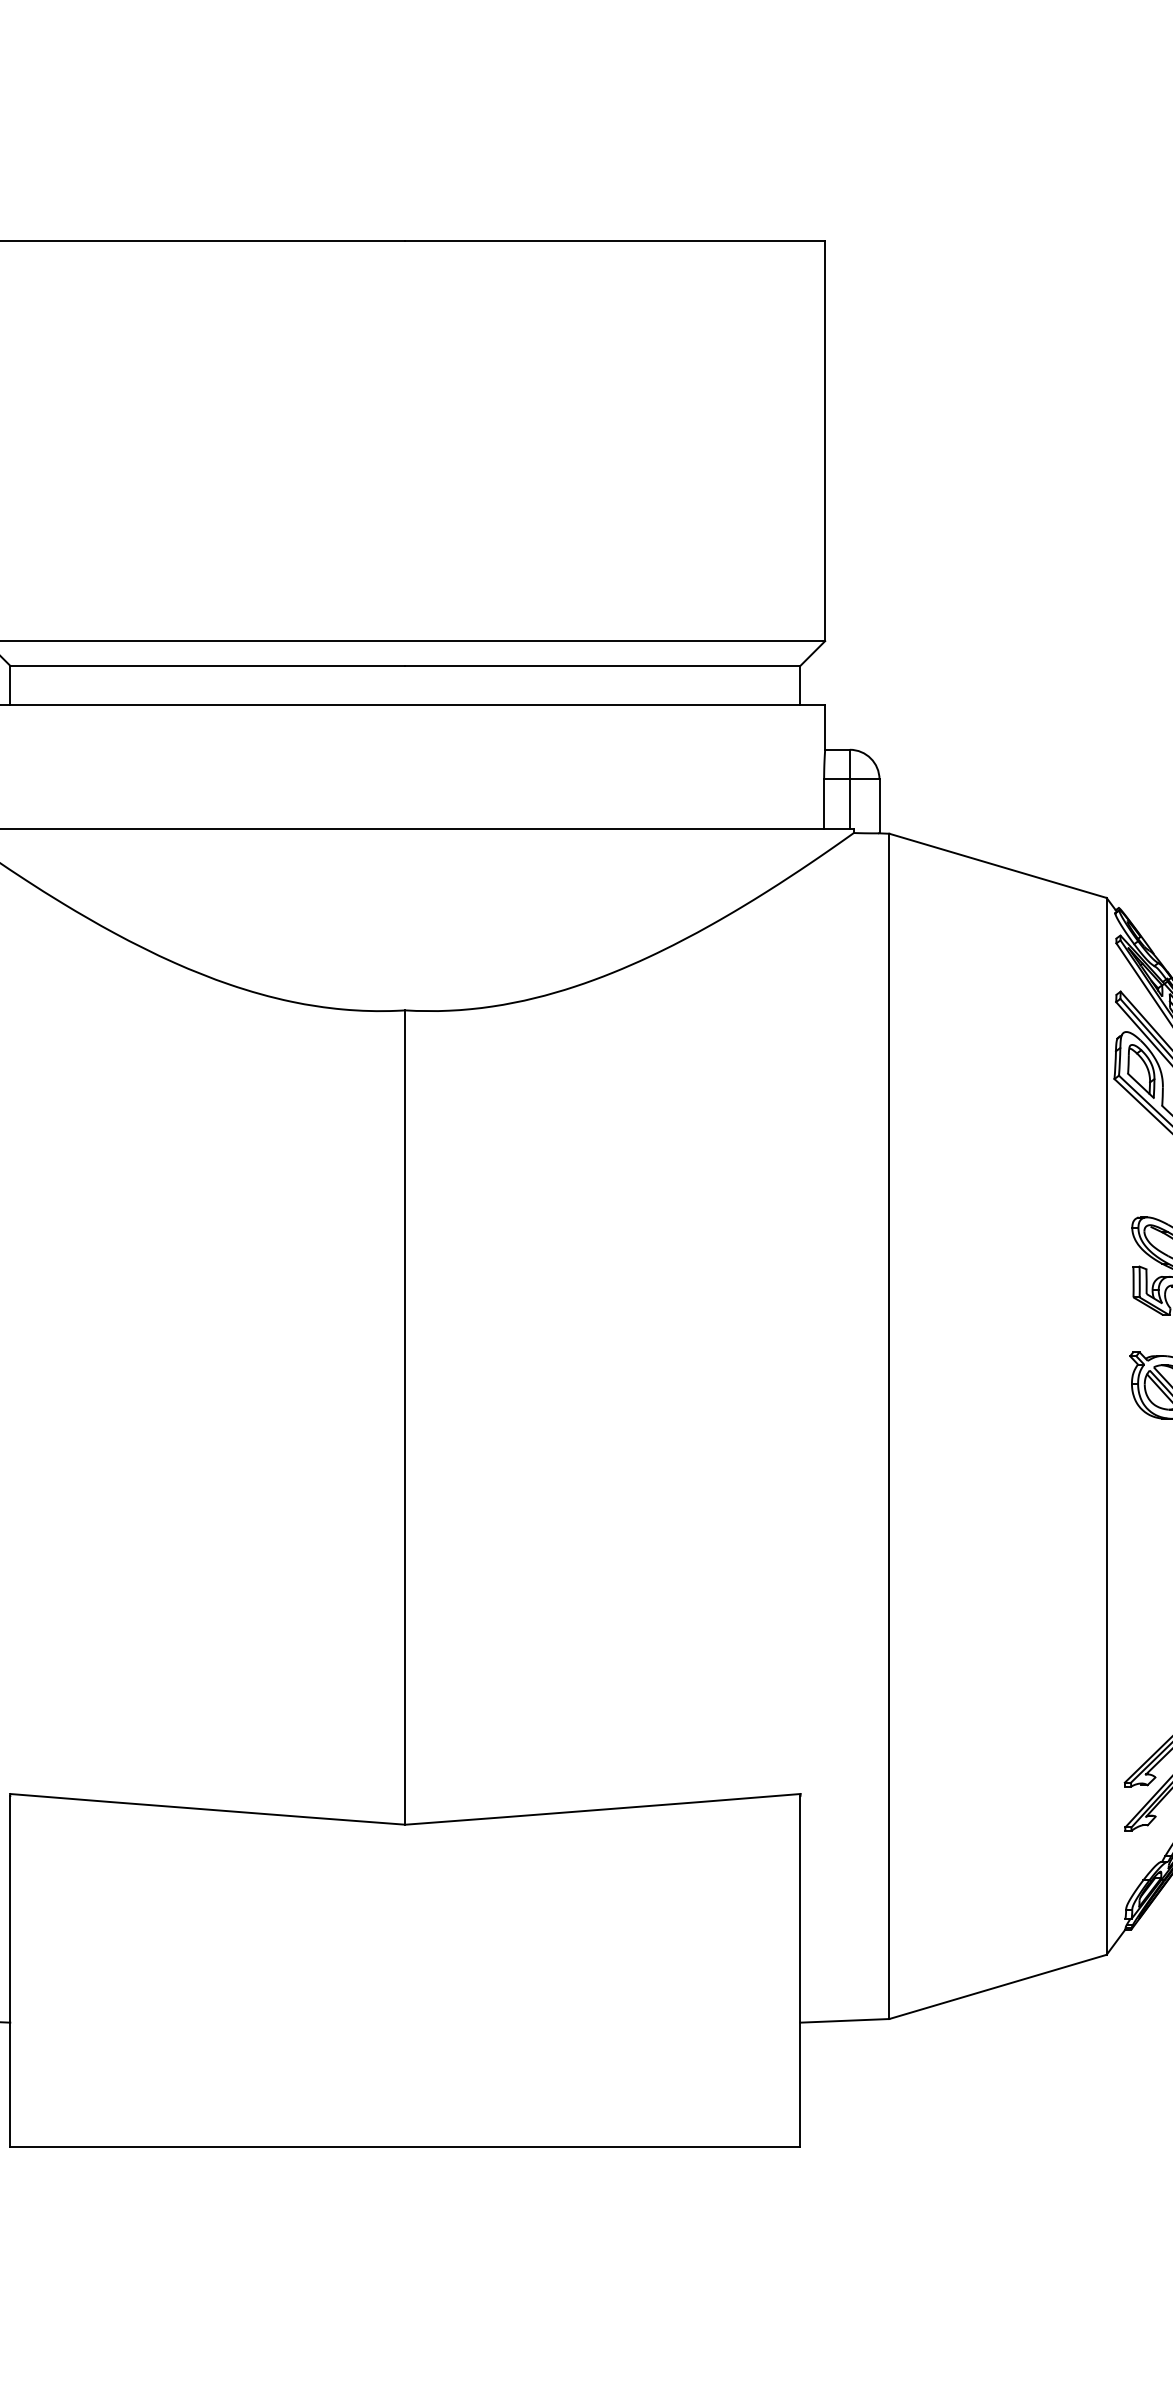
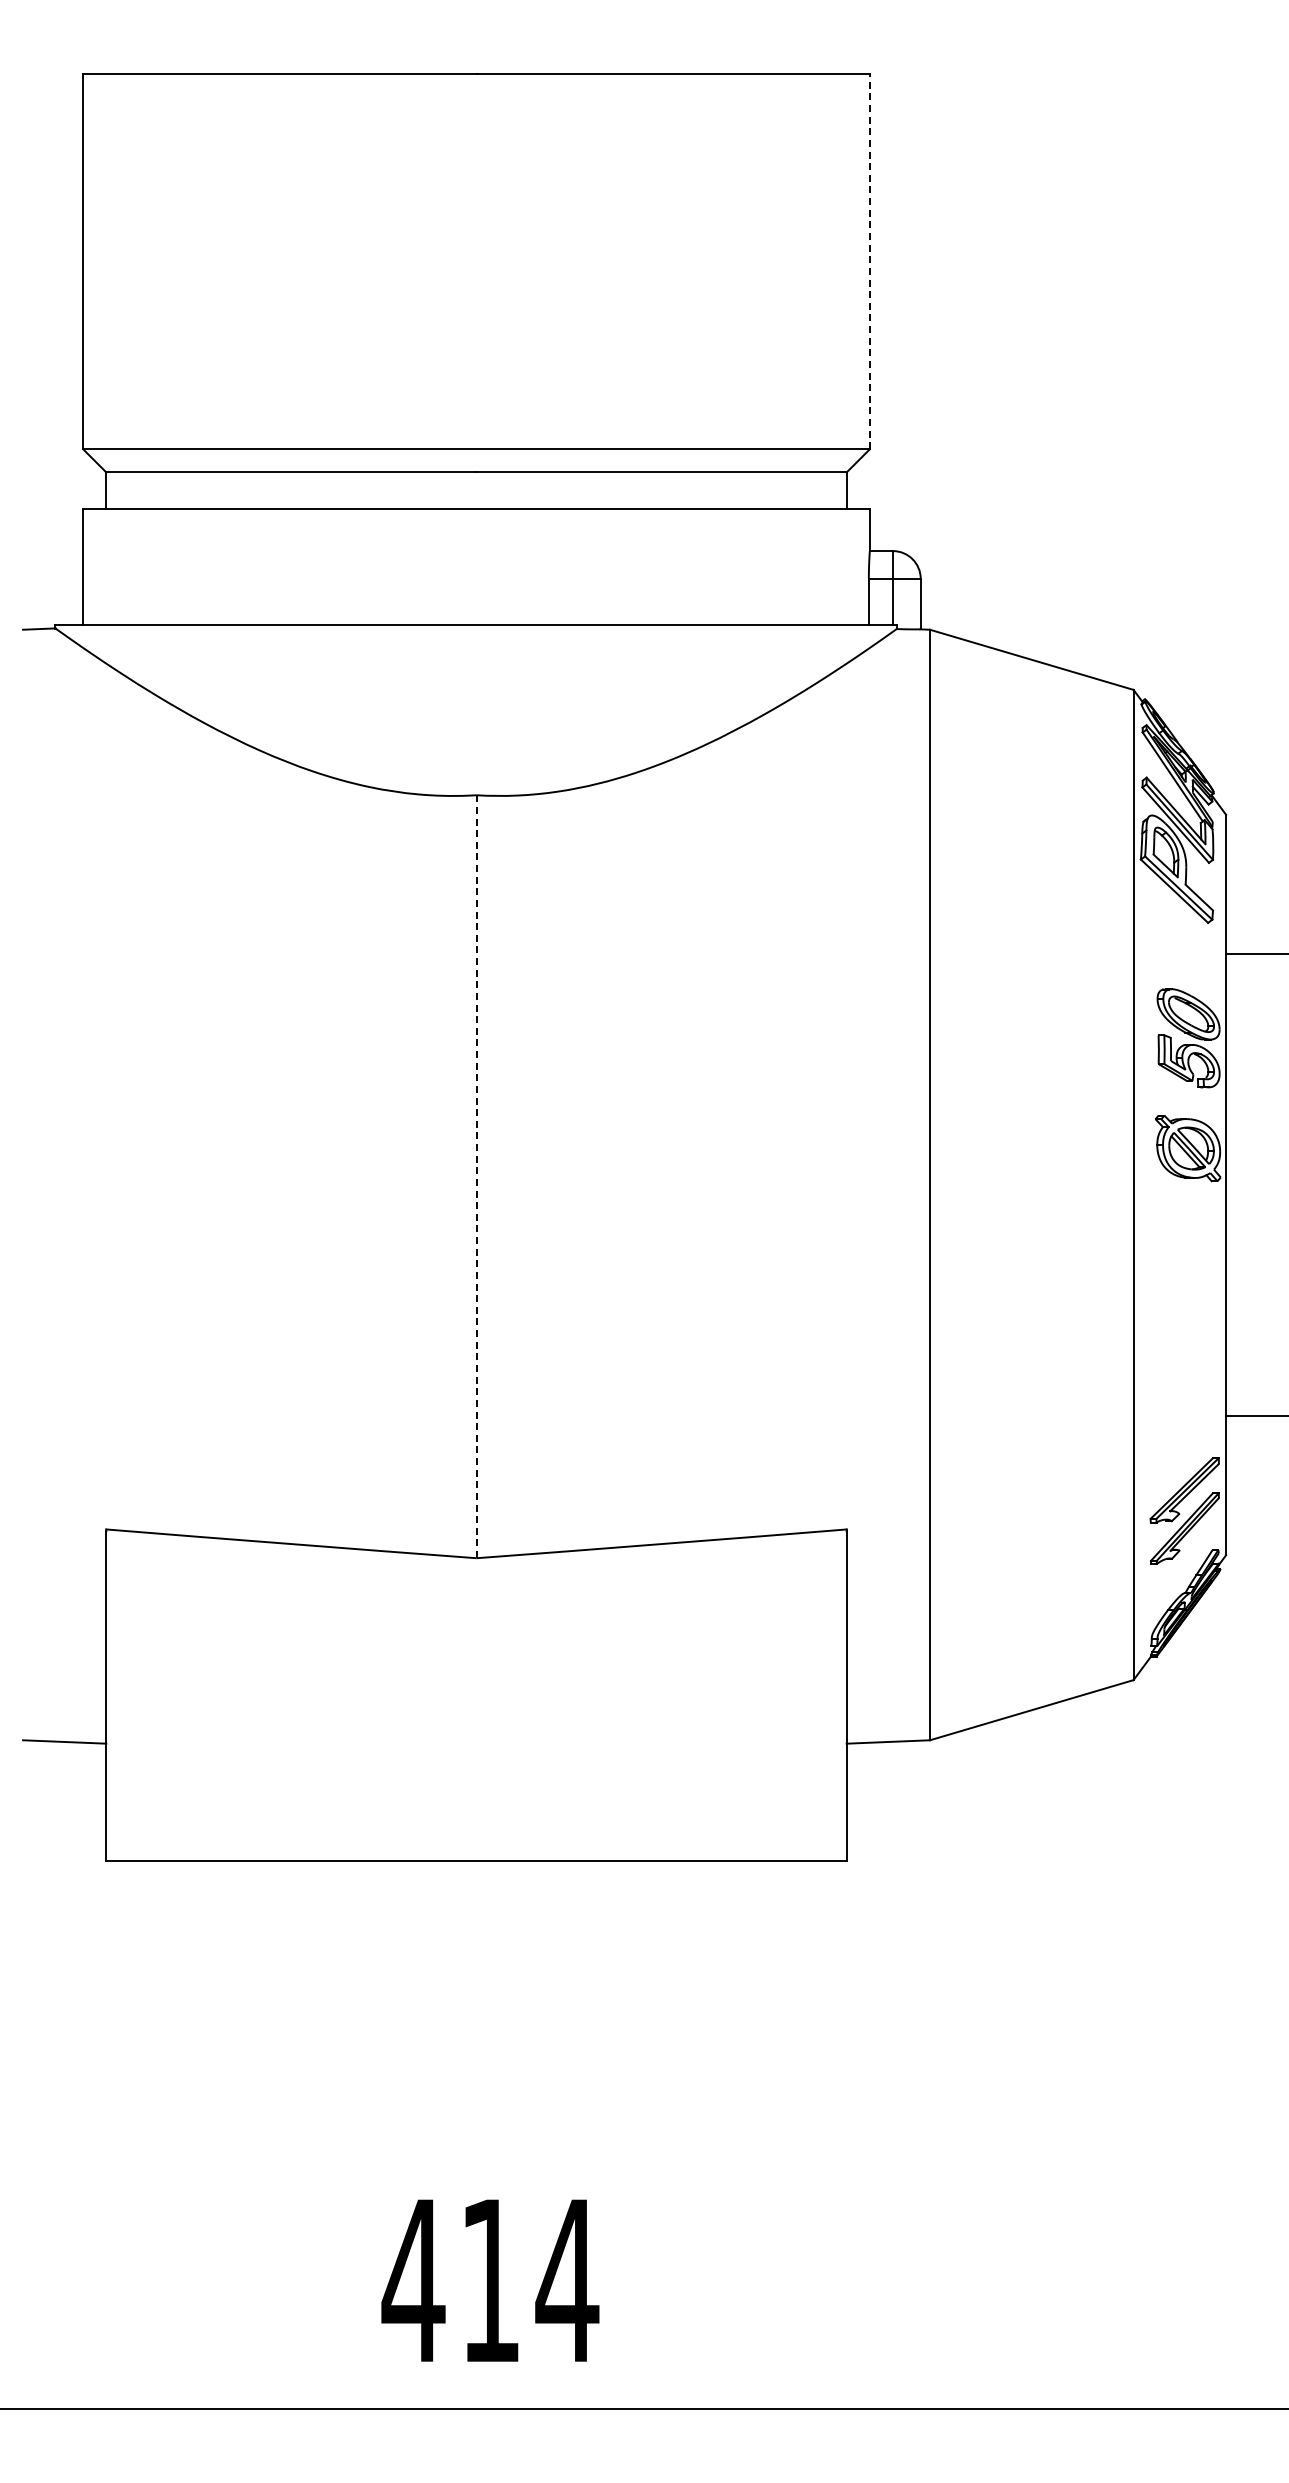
line: (824, 440) -> (869, 261), solid -> dashed
line: (405, 1418) -> (476, 1177), solid -> dashed

